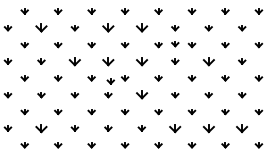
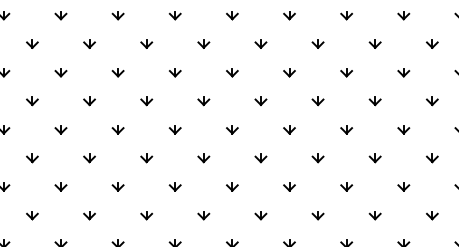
part: (41, 28) -> (89, 44), size x0.62
part: (108, 28) -> (204, 44), size x0.62
part: (141, 28) -> (260, 44), size x0.62
part: (175, 44) -> (318, 72), removed
part: (74, 61) -> (145, 101), size x0.62
part: (108, 61) -> (204, 101), size x0.62
part: (141, 61) -> (260, 101), size x0.62
part: (208, 61) -> (374, 101), size x0.62
part: (110, 81) -> (207, 135), removed
part: (141, 95) -> (260, 159), size x0.62
part: (41, 128) -> (89, 215), size x0.62
part: (175, 128) -> (318, 215), size x0.62
part: (208, 128) -> (374, 215), size x0.62
part: (242, 128) -> (432, 215), size x0.62

